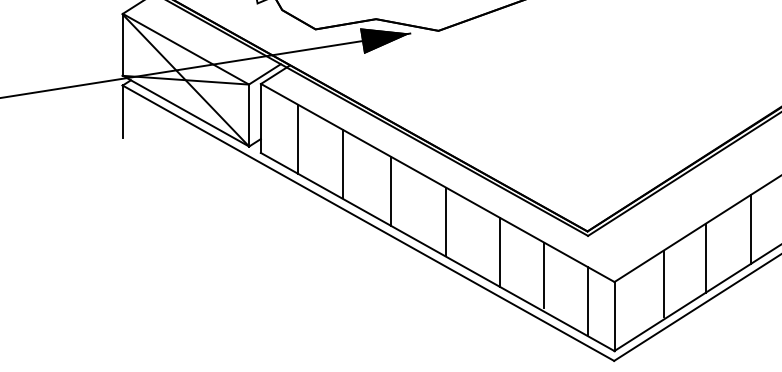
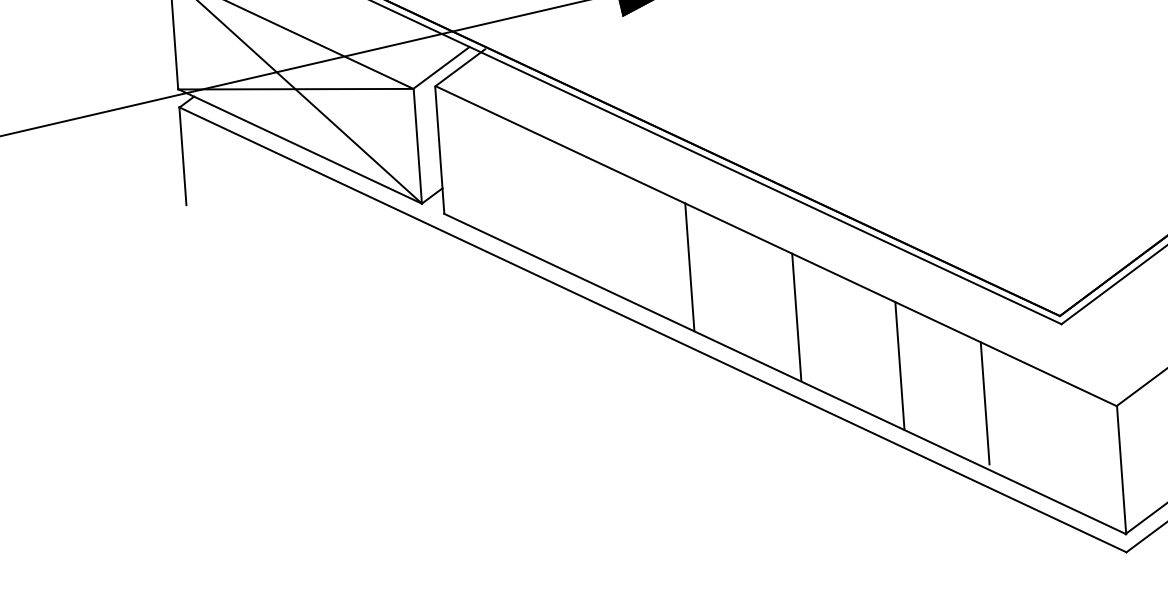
line: (298, 138) -> (512, 182), removed
line: (342, 163) -> (597, 222), removed
line: (587, 300) -> (1069, 443), removed

